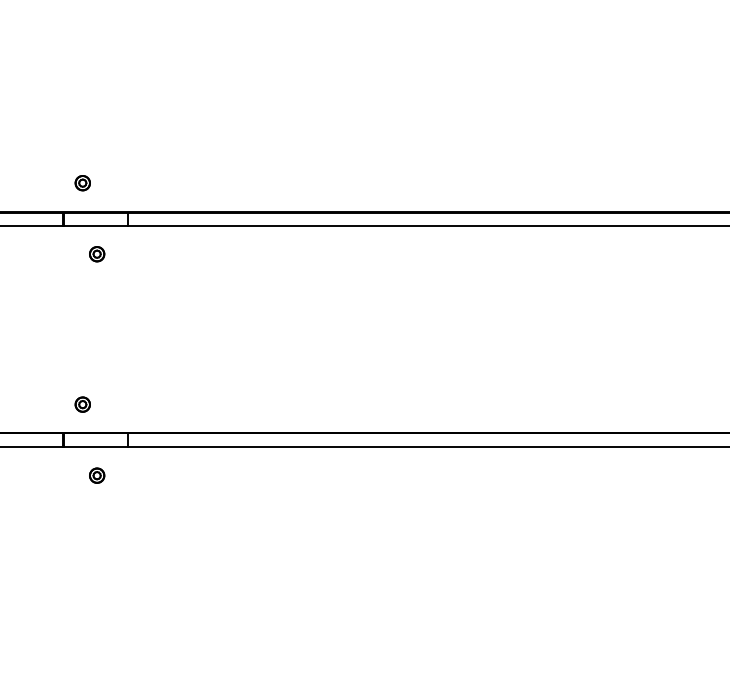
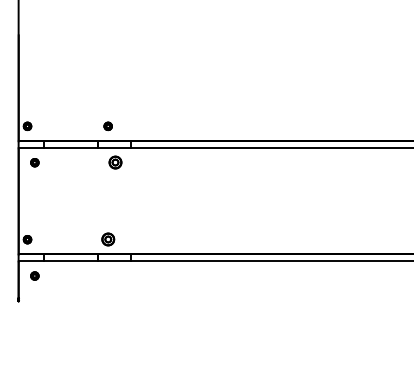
part: (97, 253) -> (115, 162), size x1.6
part: (81, 404) -> (107, 239), size x1.6
part: (97, 474) -> (115, 275), removed

